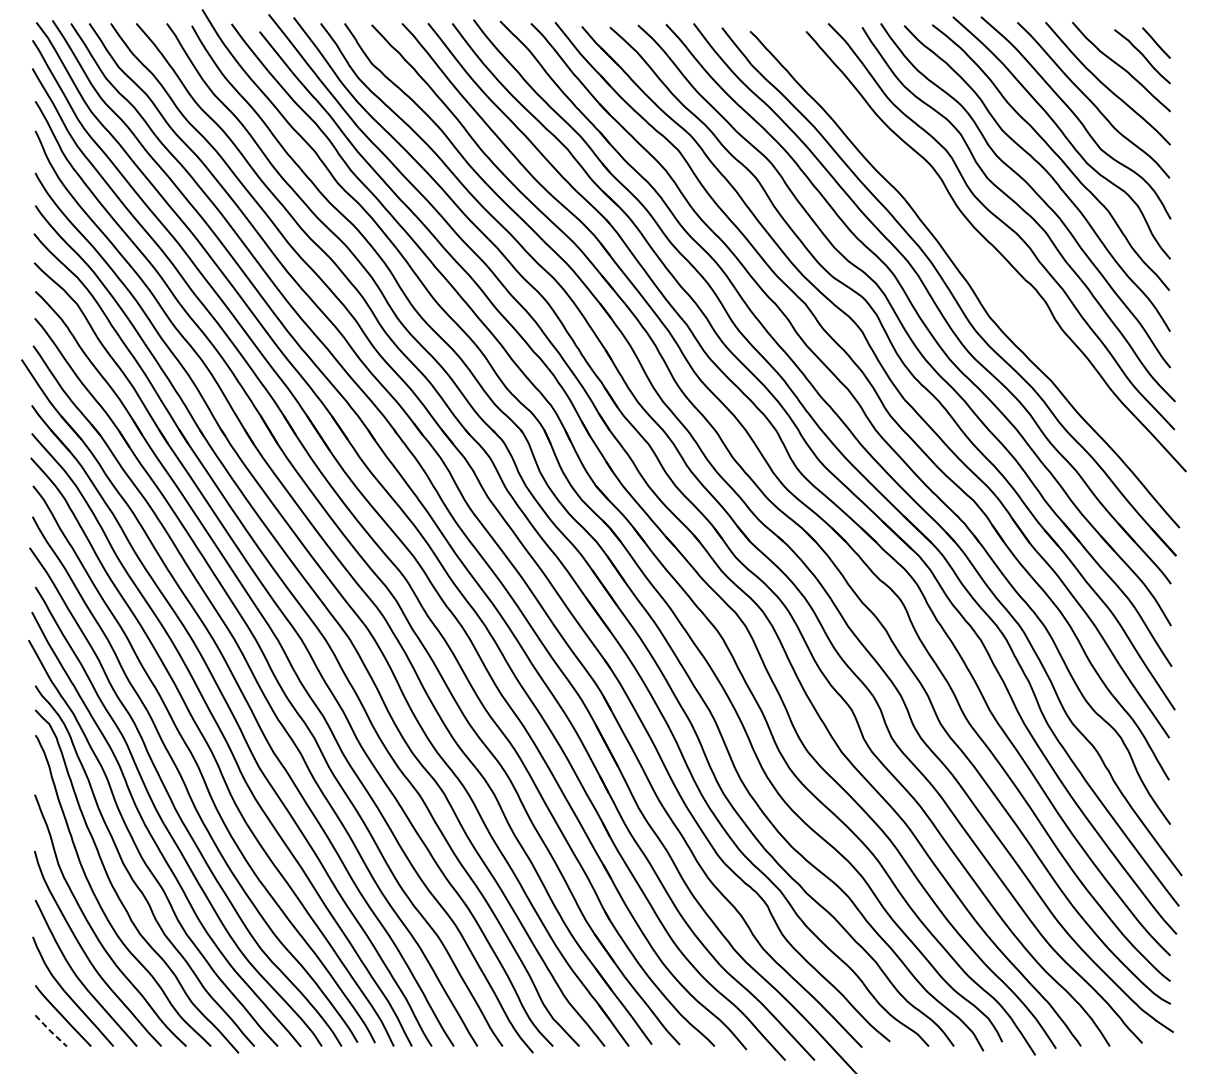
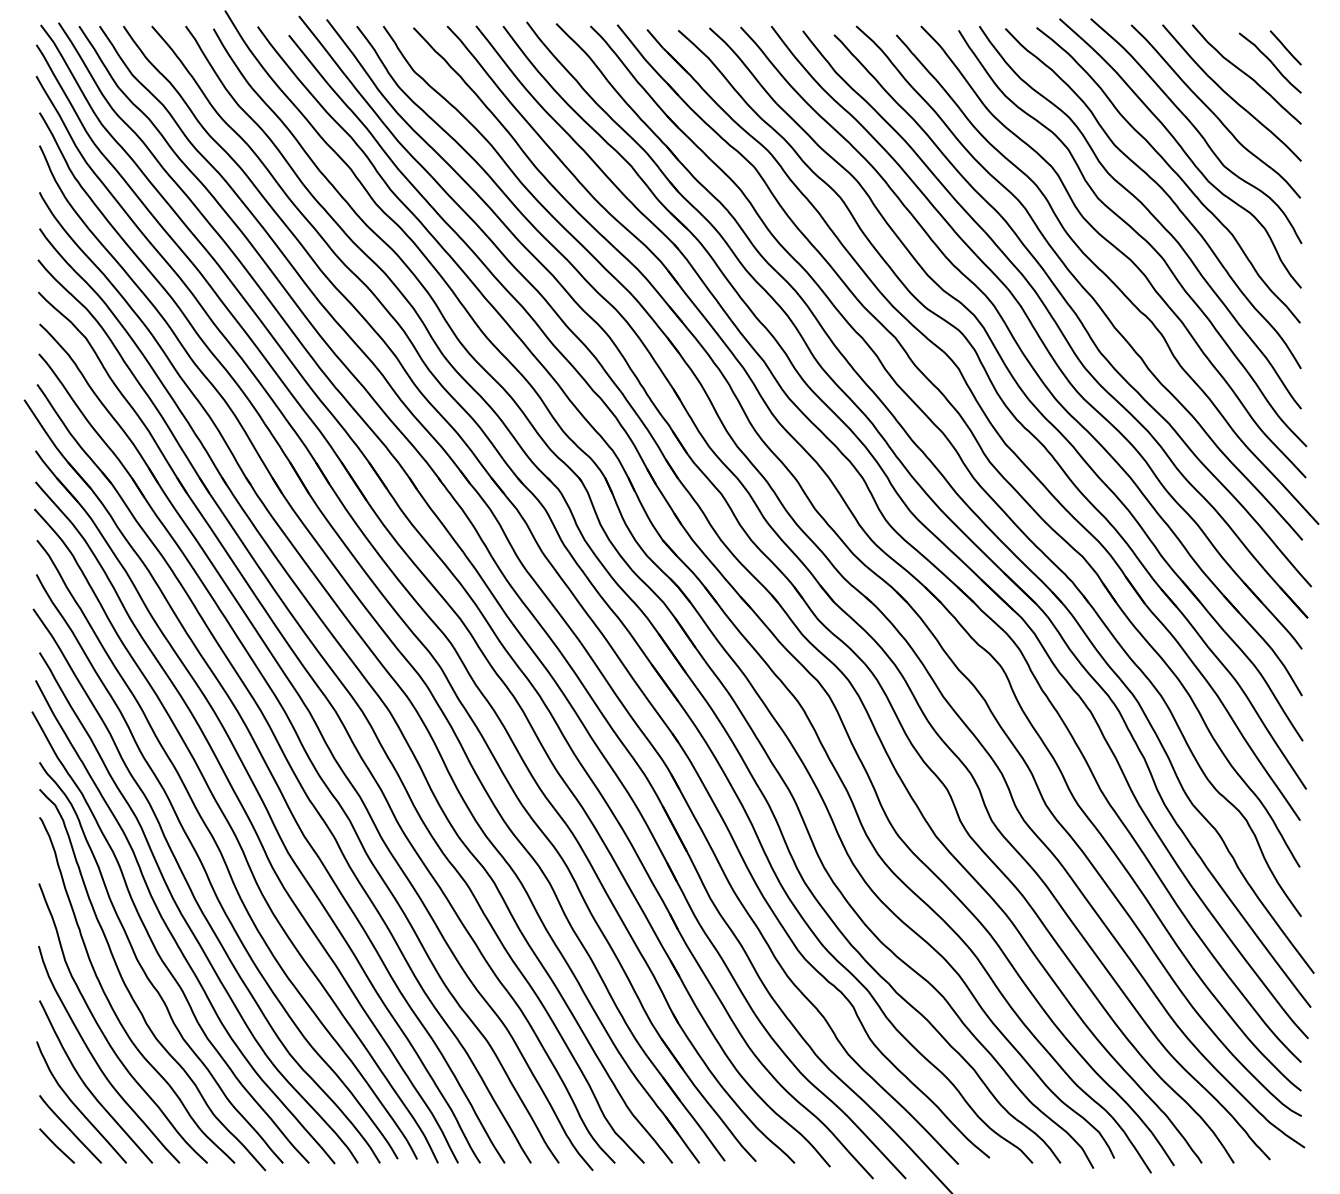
curve: (970, 254) -> (1079, 282), added
line: (50, 1031) -> (56, 1146), dashed -> solid

